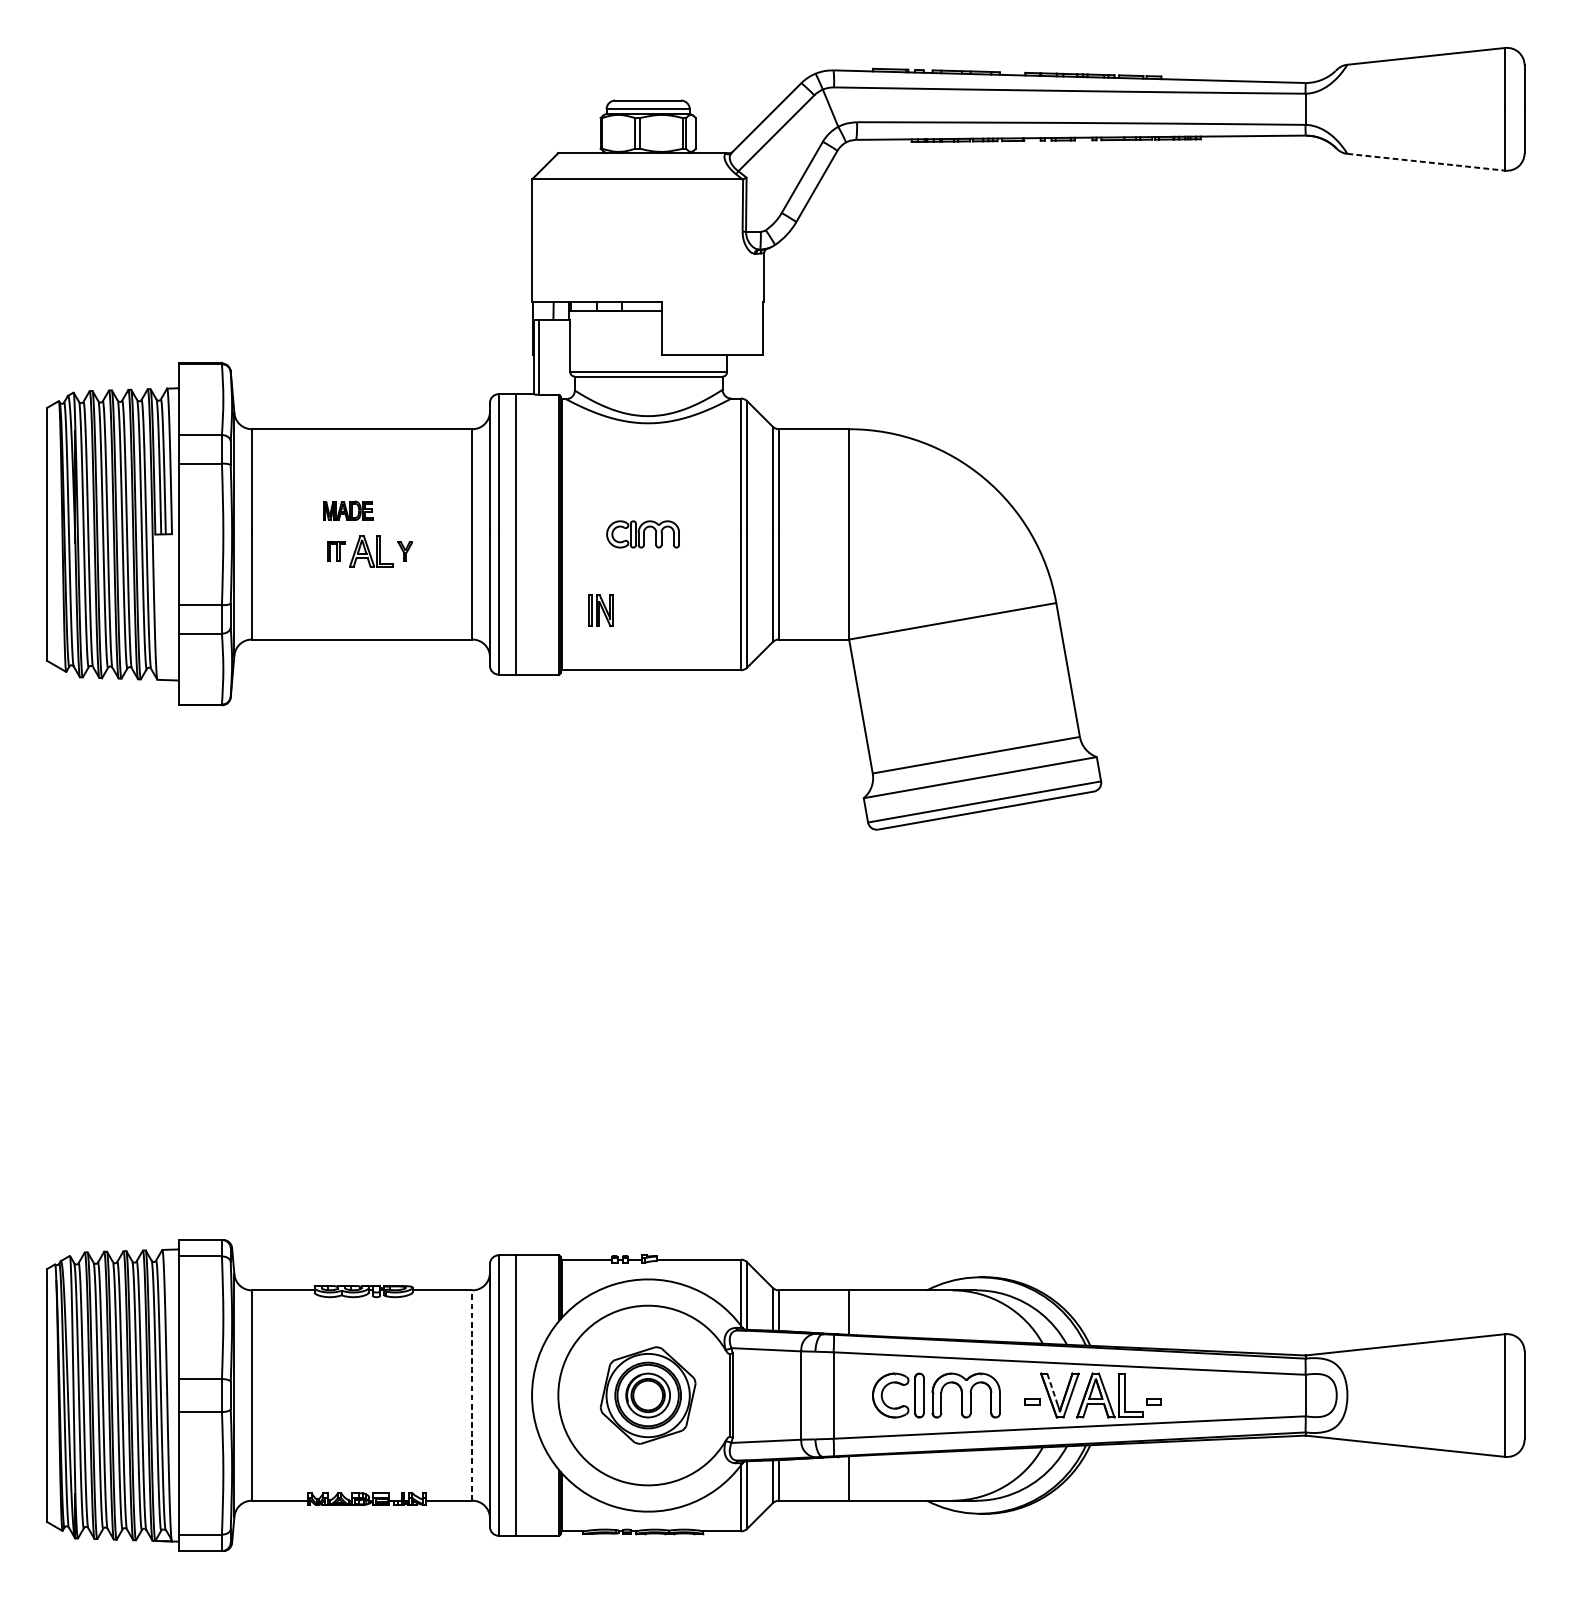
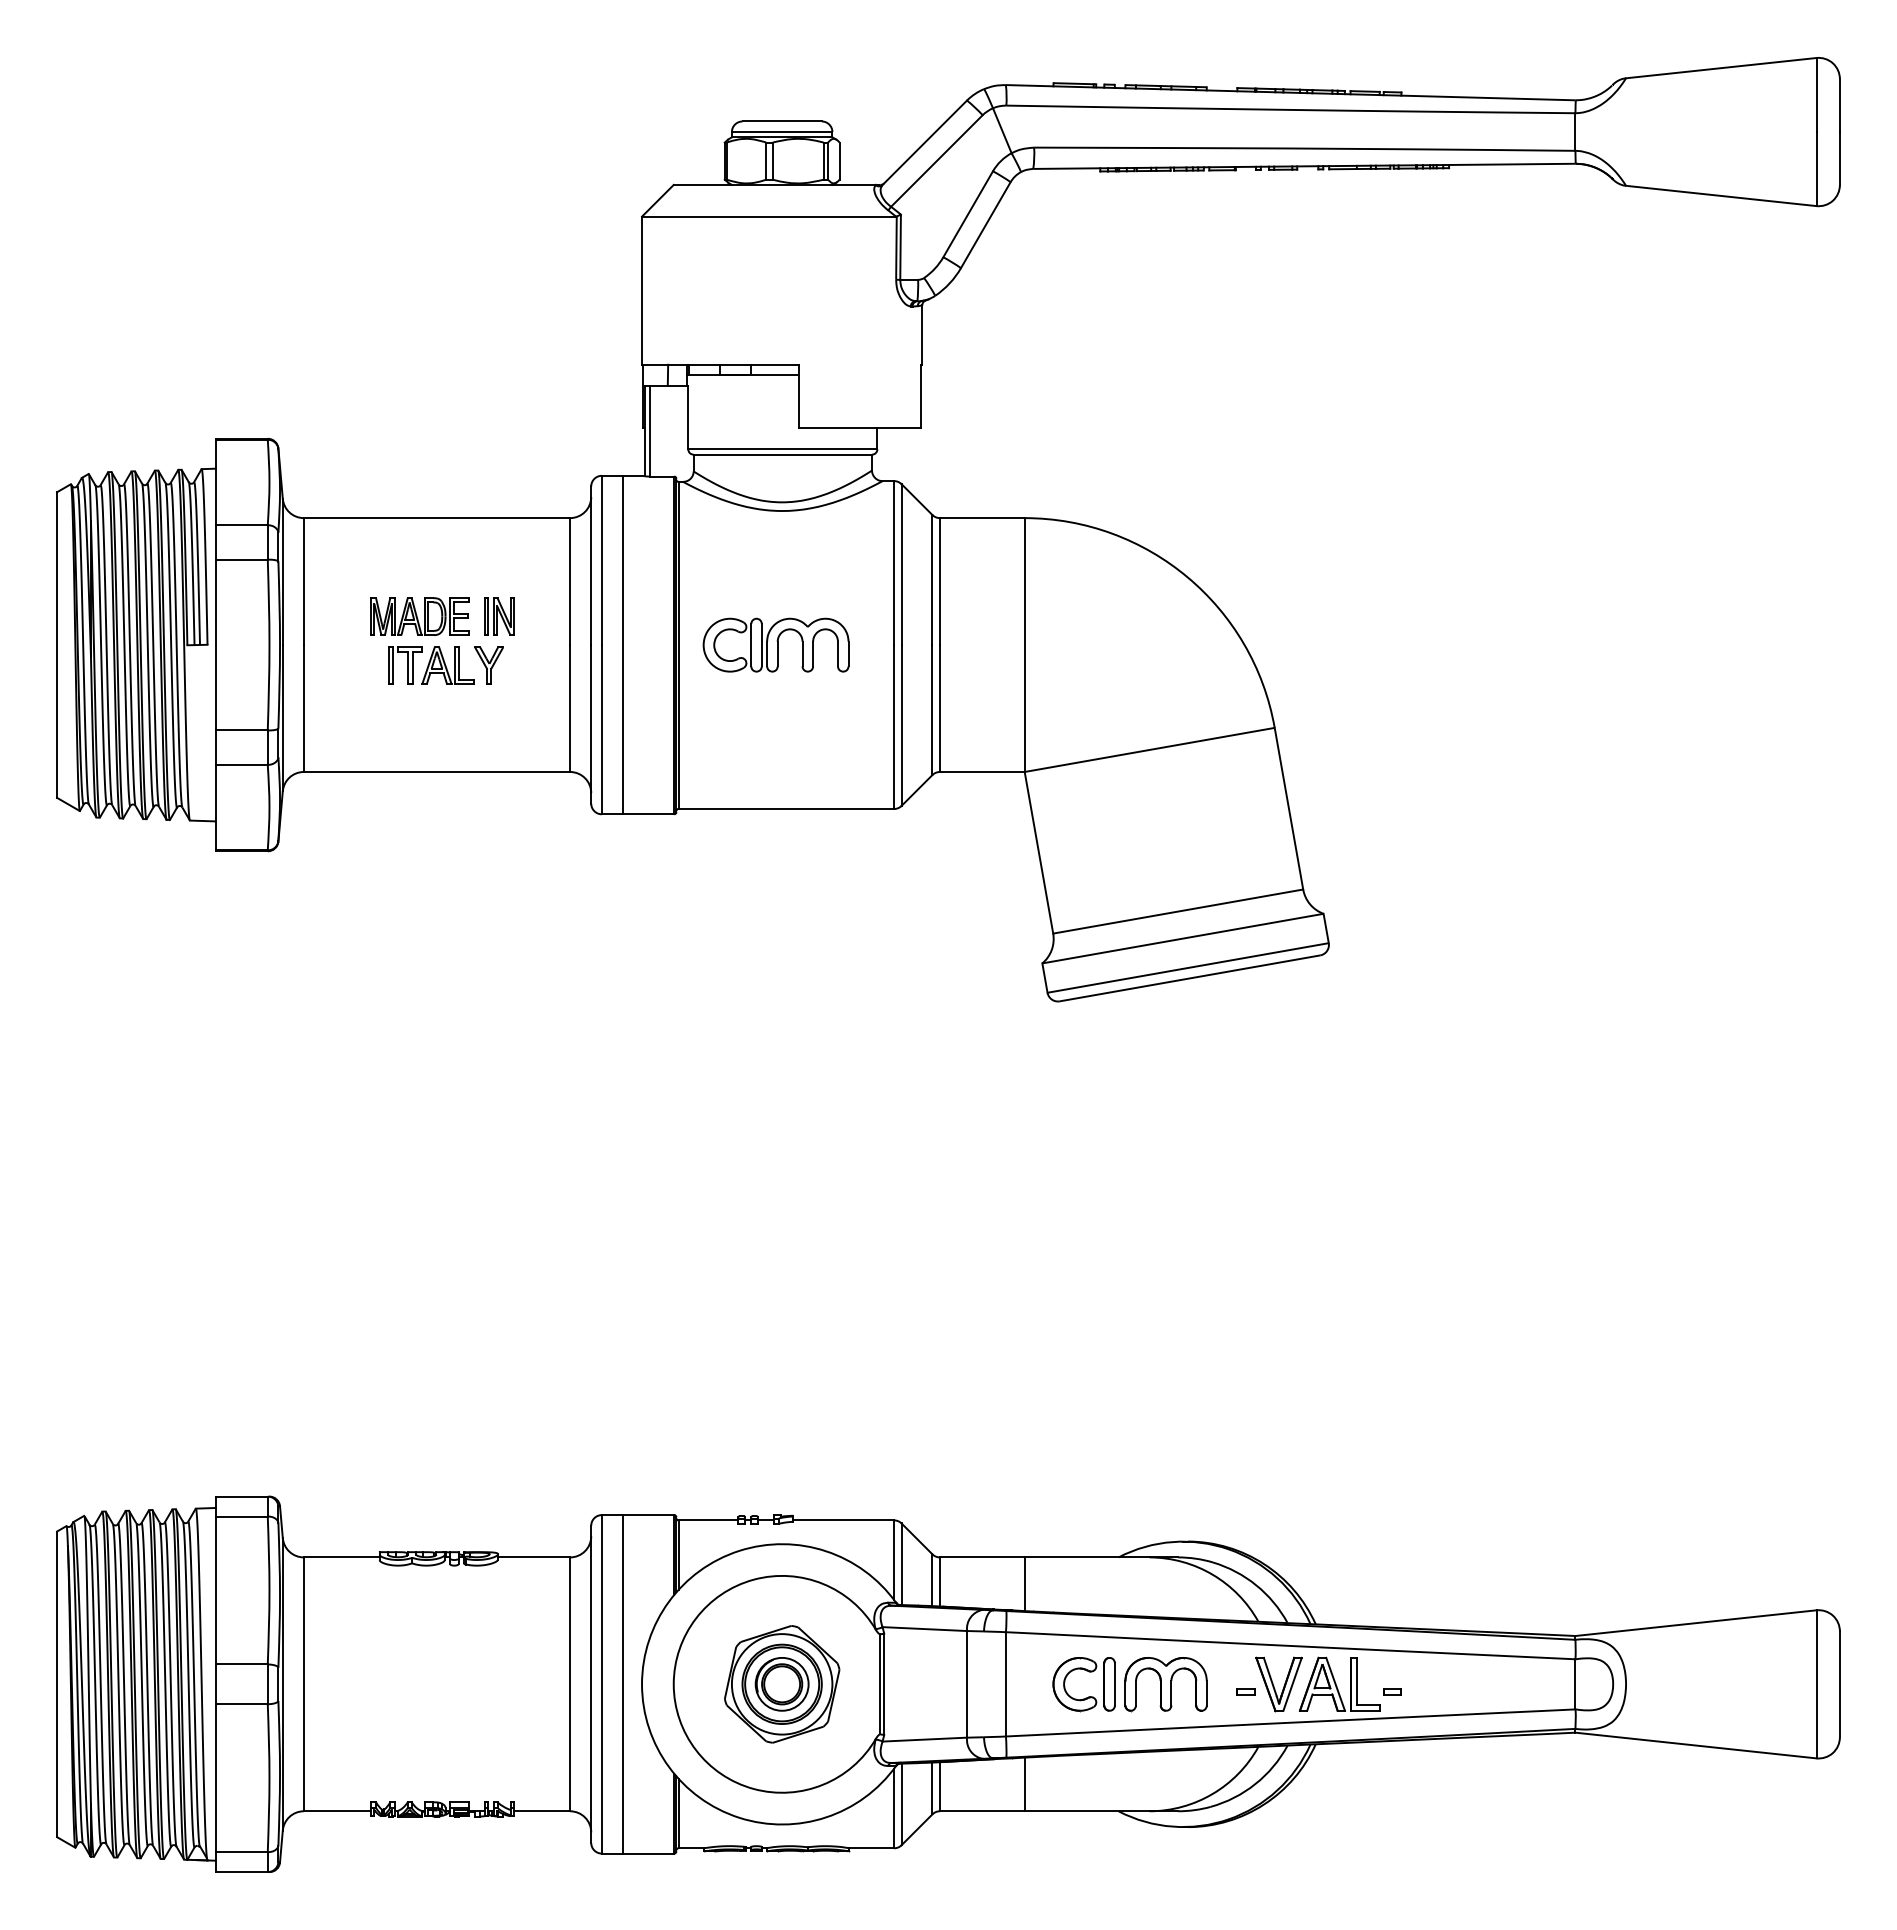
line: (1426, 161) -> (1721, 195), dashed -> solid
part: (347, 510) -> (419, 616), size x1.67
part: (642, 533) -> (775, 644), size x1.67
part: (336, 551) -> (405, 665), size x1.67
part: (404, 551) -> (488, 665), size x1.67
part: (601, 610) -> (499, 616), moved
line: (1052, 1389) -> (1270, 1676), dashed -> solid
line: (472, 1395) -> (570, 1684), dashed -> solid

